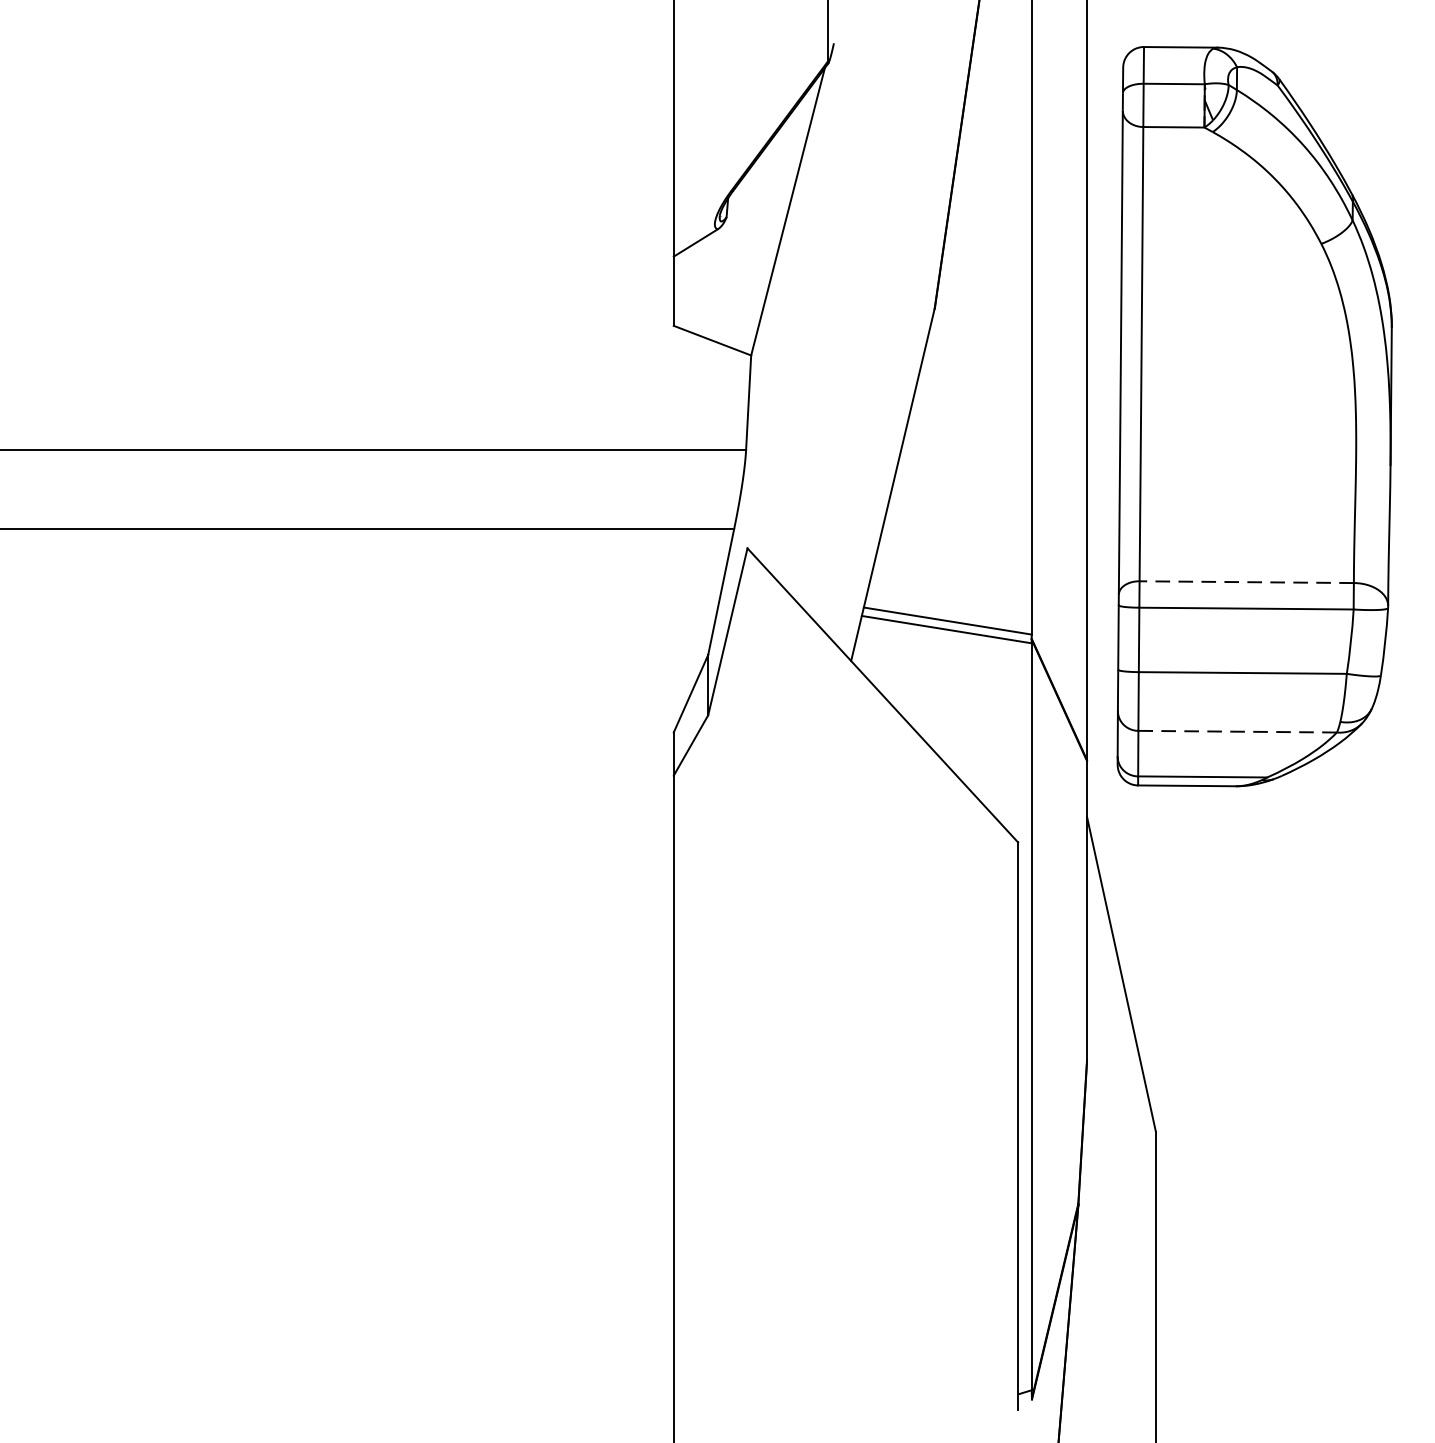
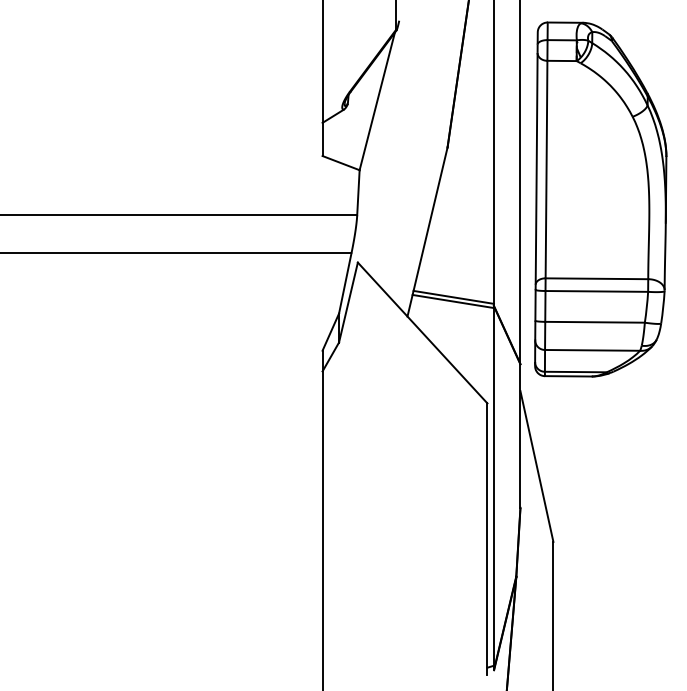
line: (1245, 581) -> (596, 278), dashed -> solid
line: (1237, 731) -> (592, 350), dashed -> solid

